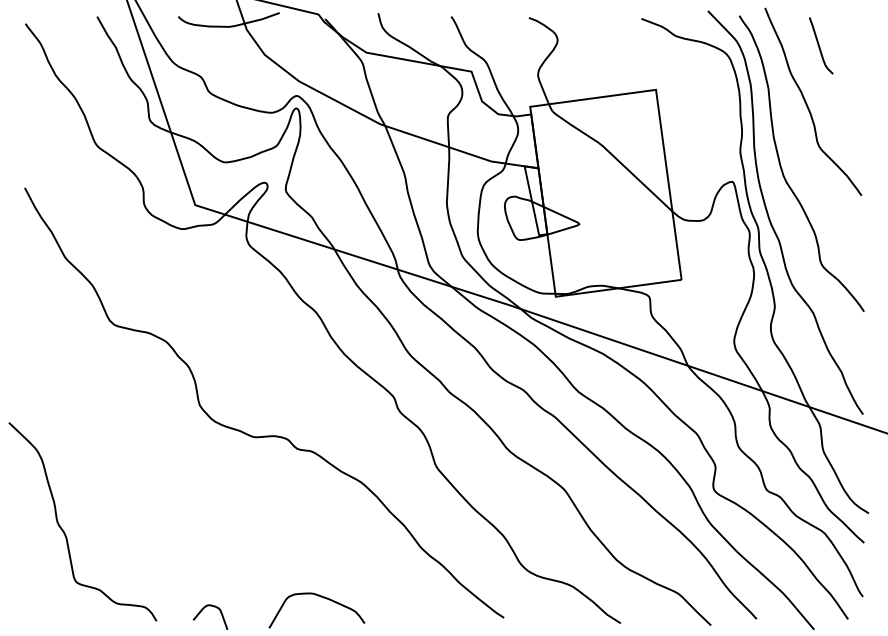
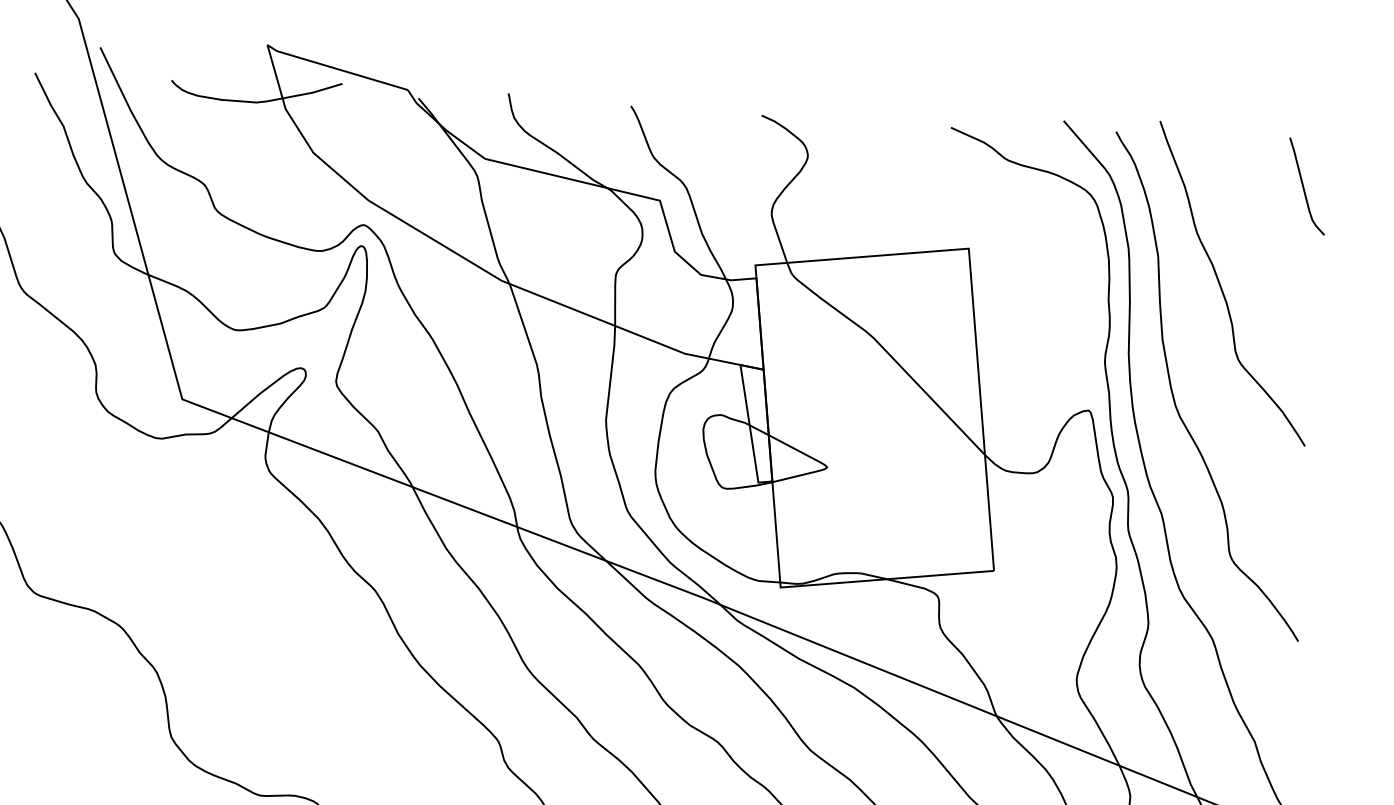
curve: (820, 46) -> (1305, 187), moved

